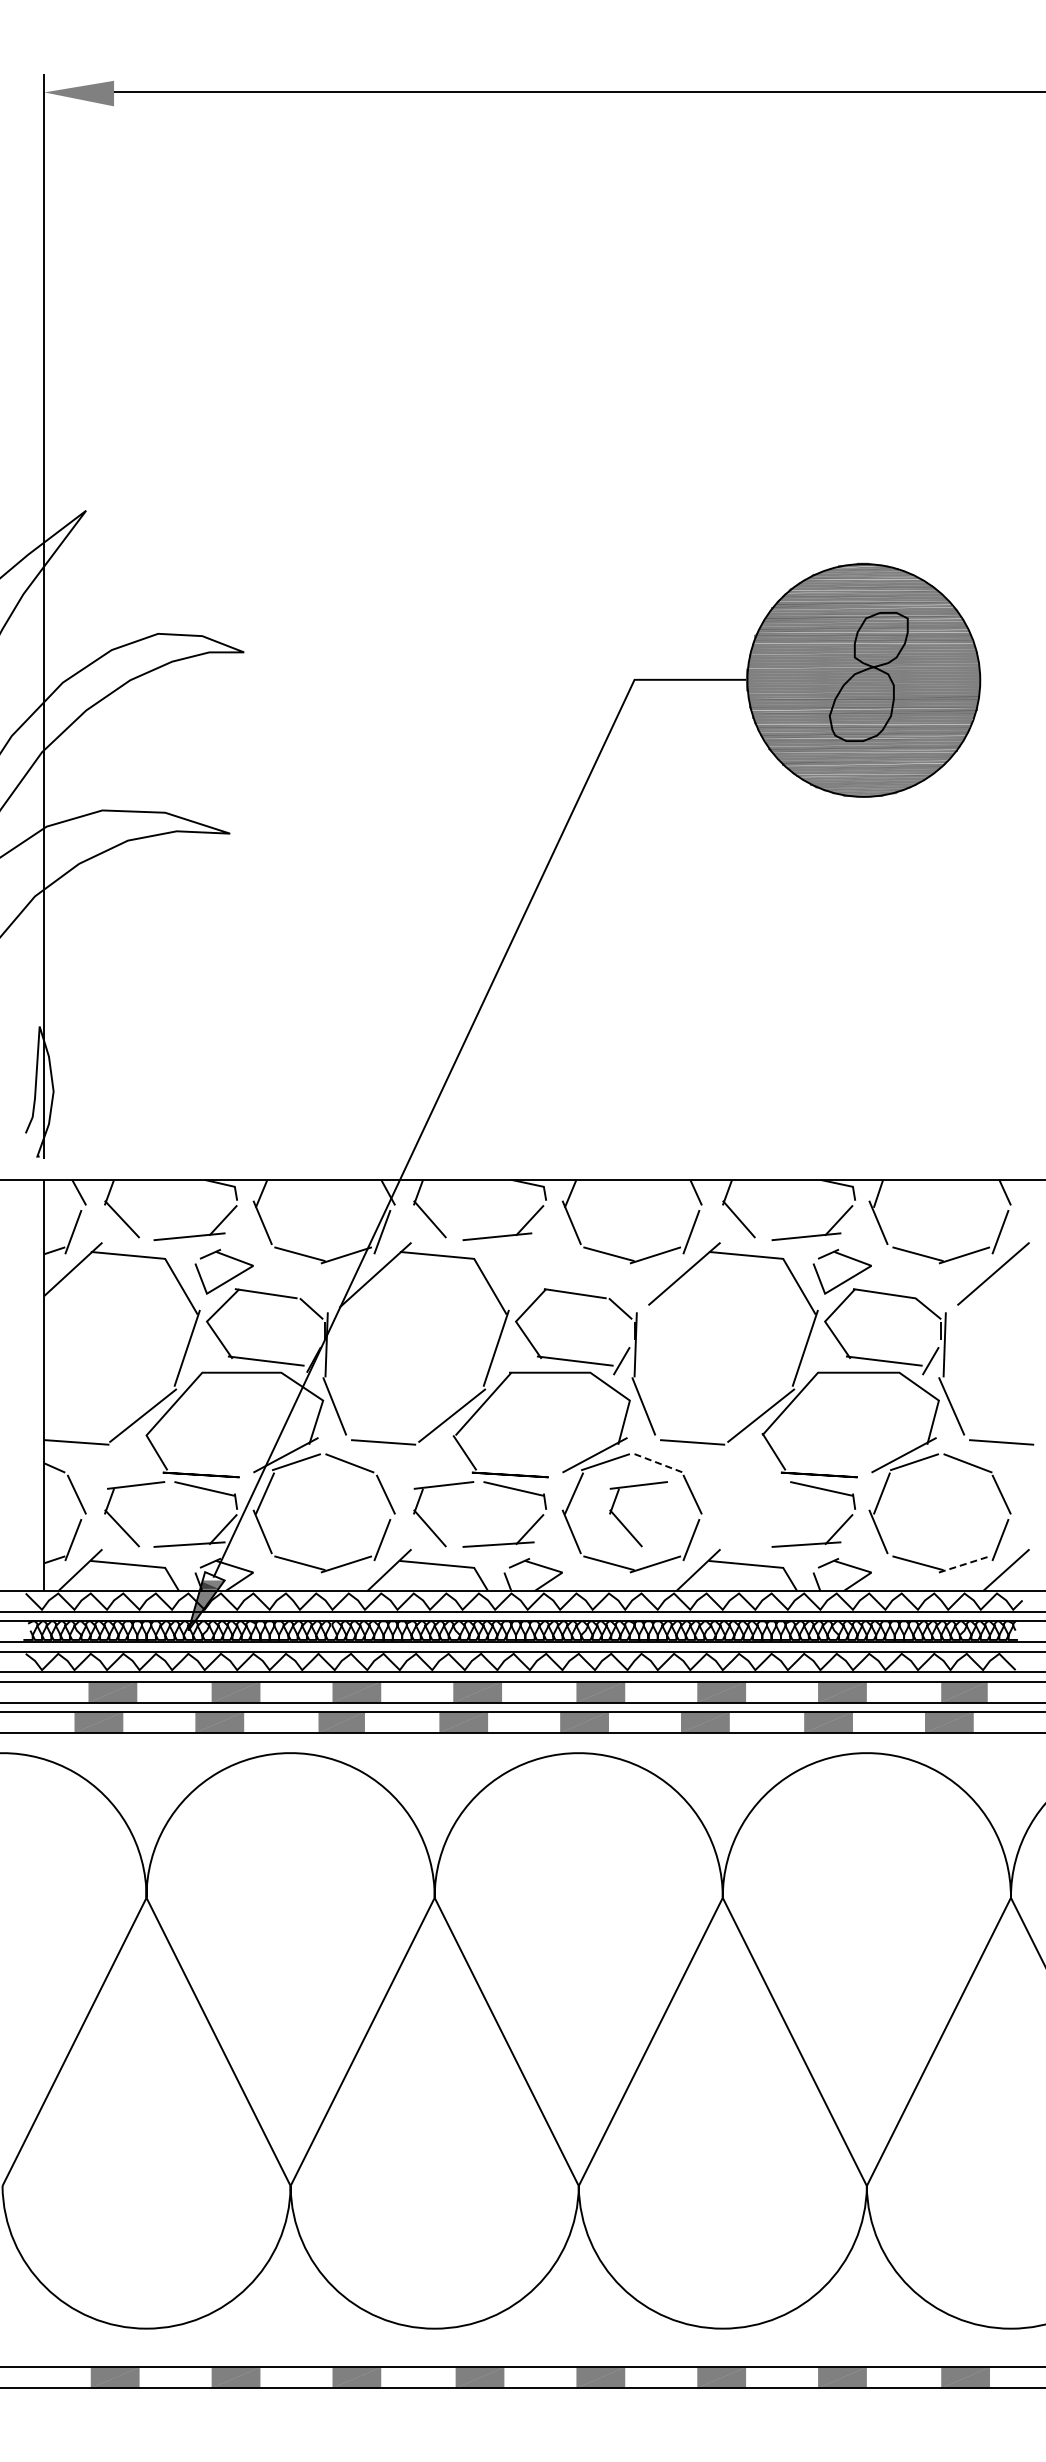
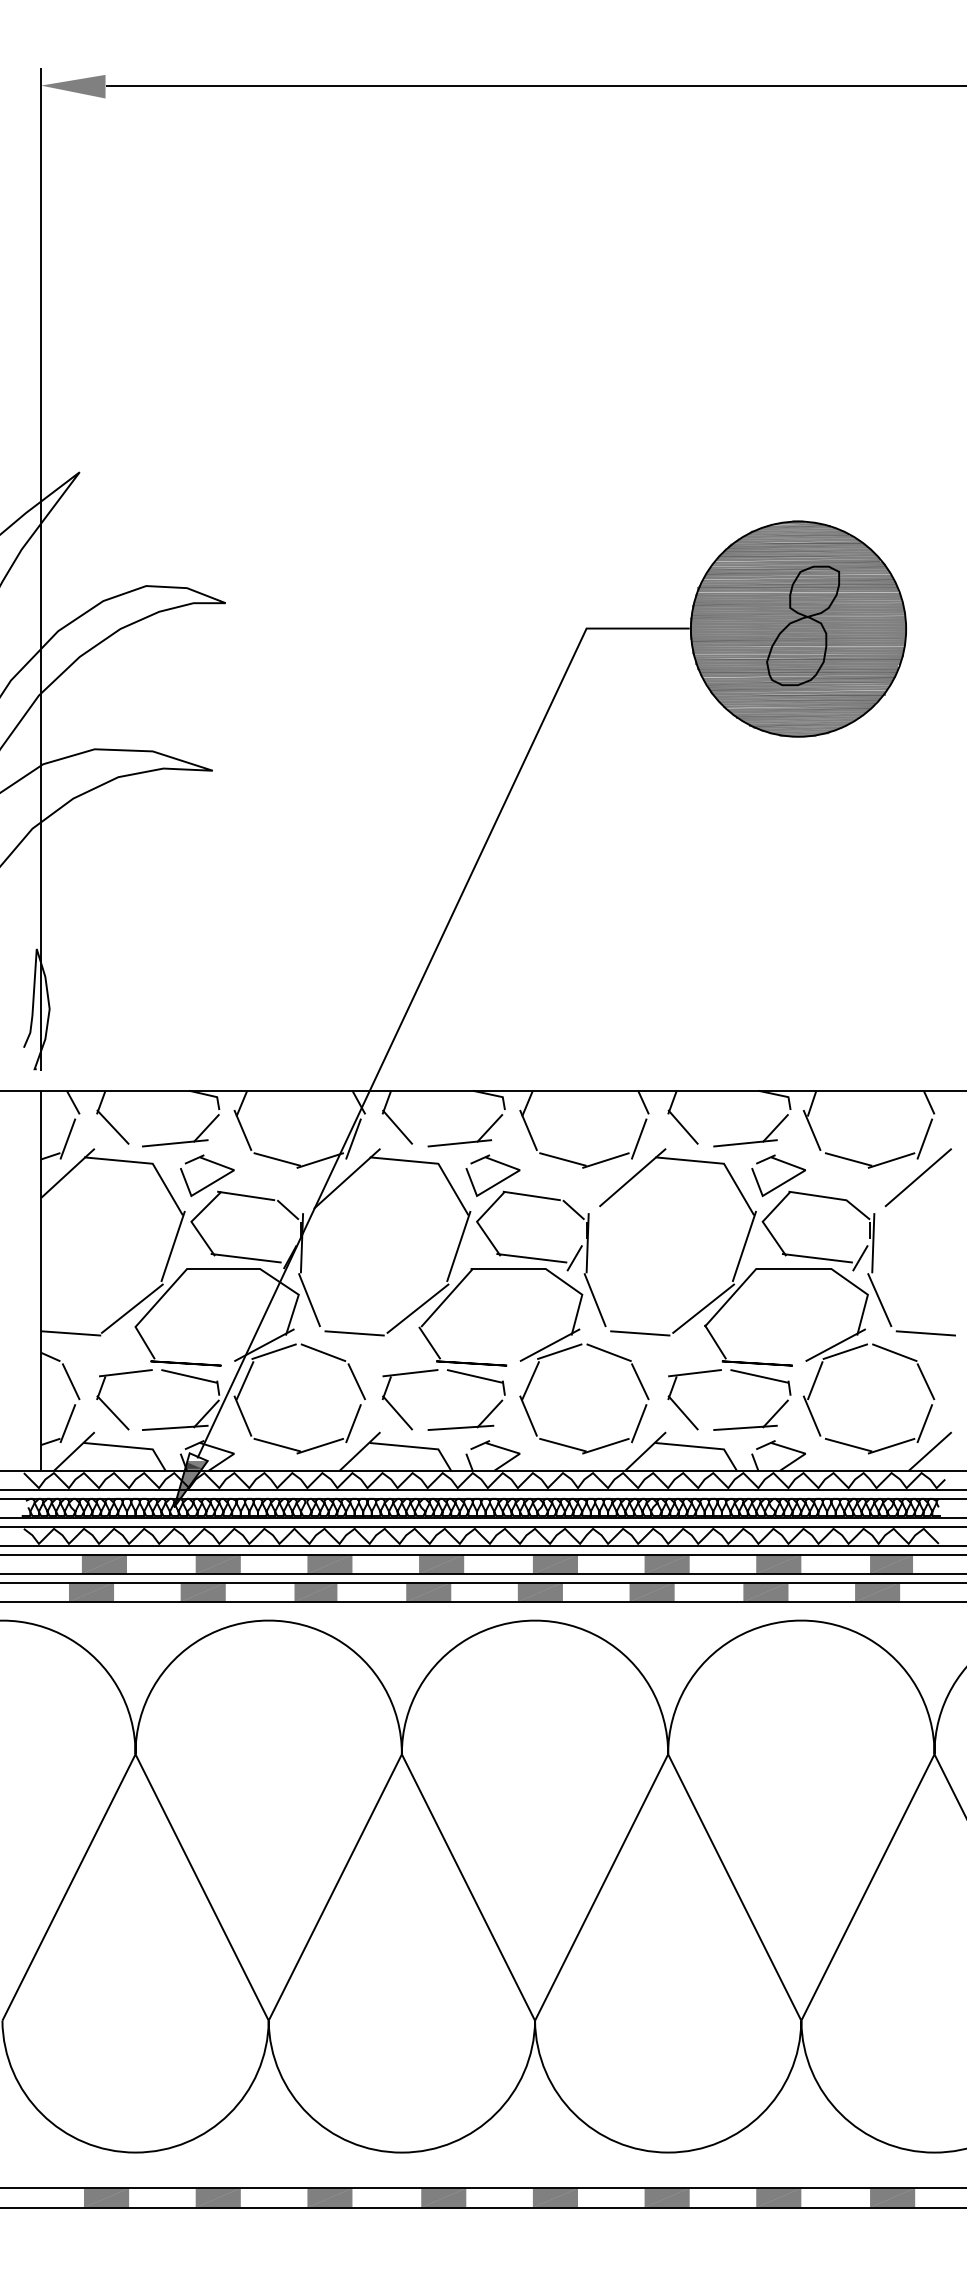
part: (537, 1279) -> (496, 1182), added
line: (659, 1463) -> (609, 1352), dashed -> solid
part: (623, 1523) -> (680, 1408), moved
line: (964, 1564) -> (891, 1446), dashed -> solid

